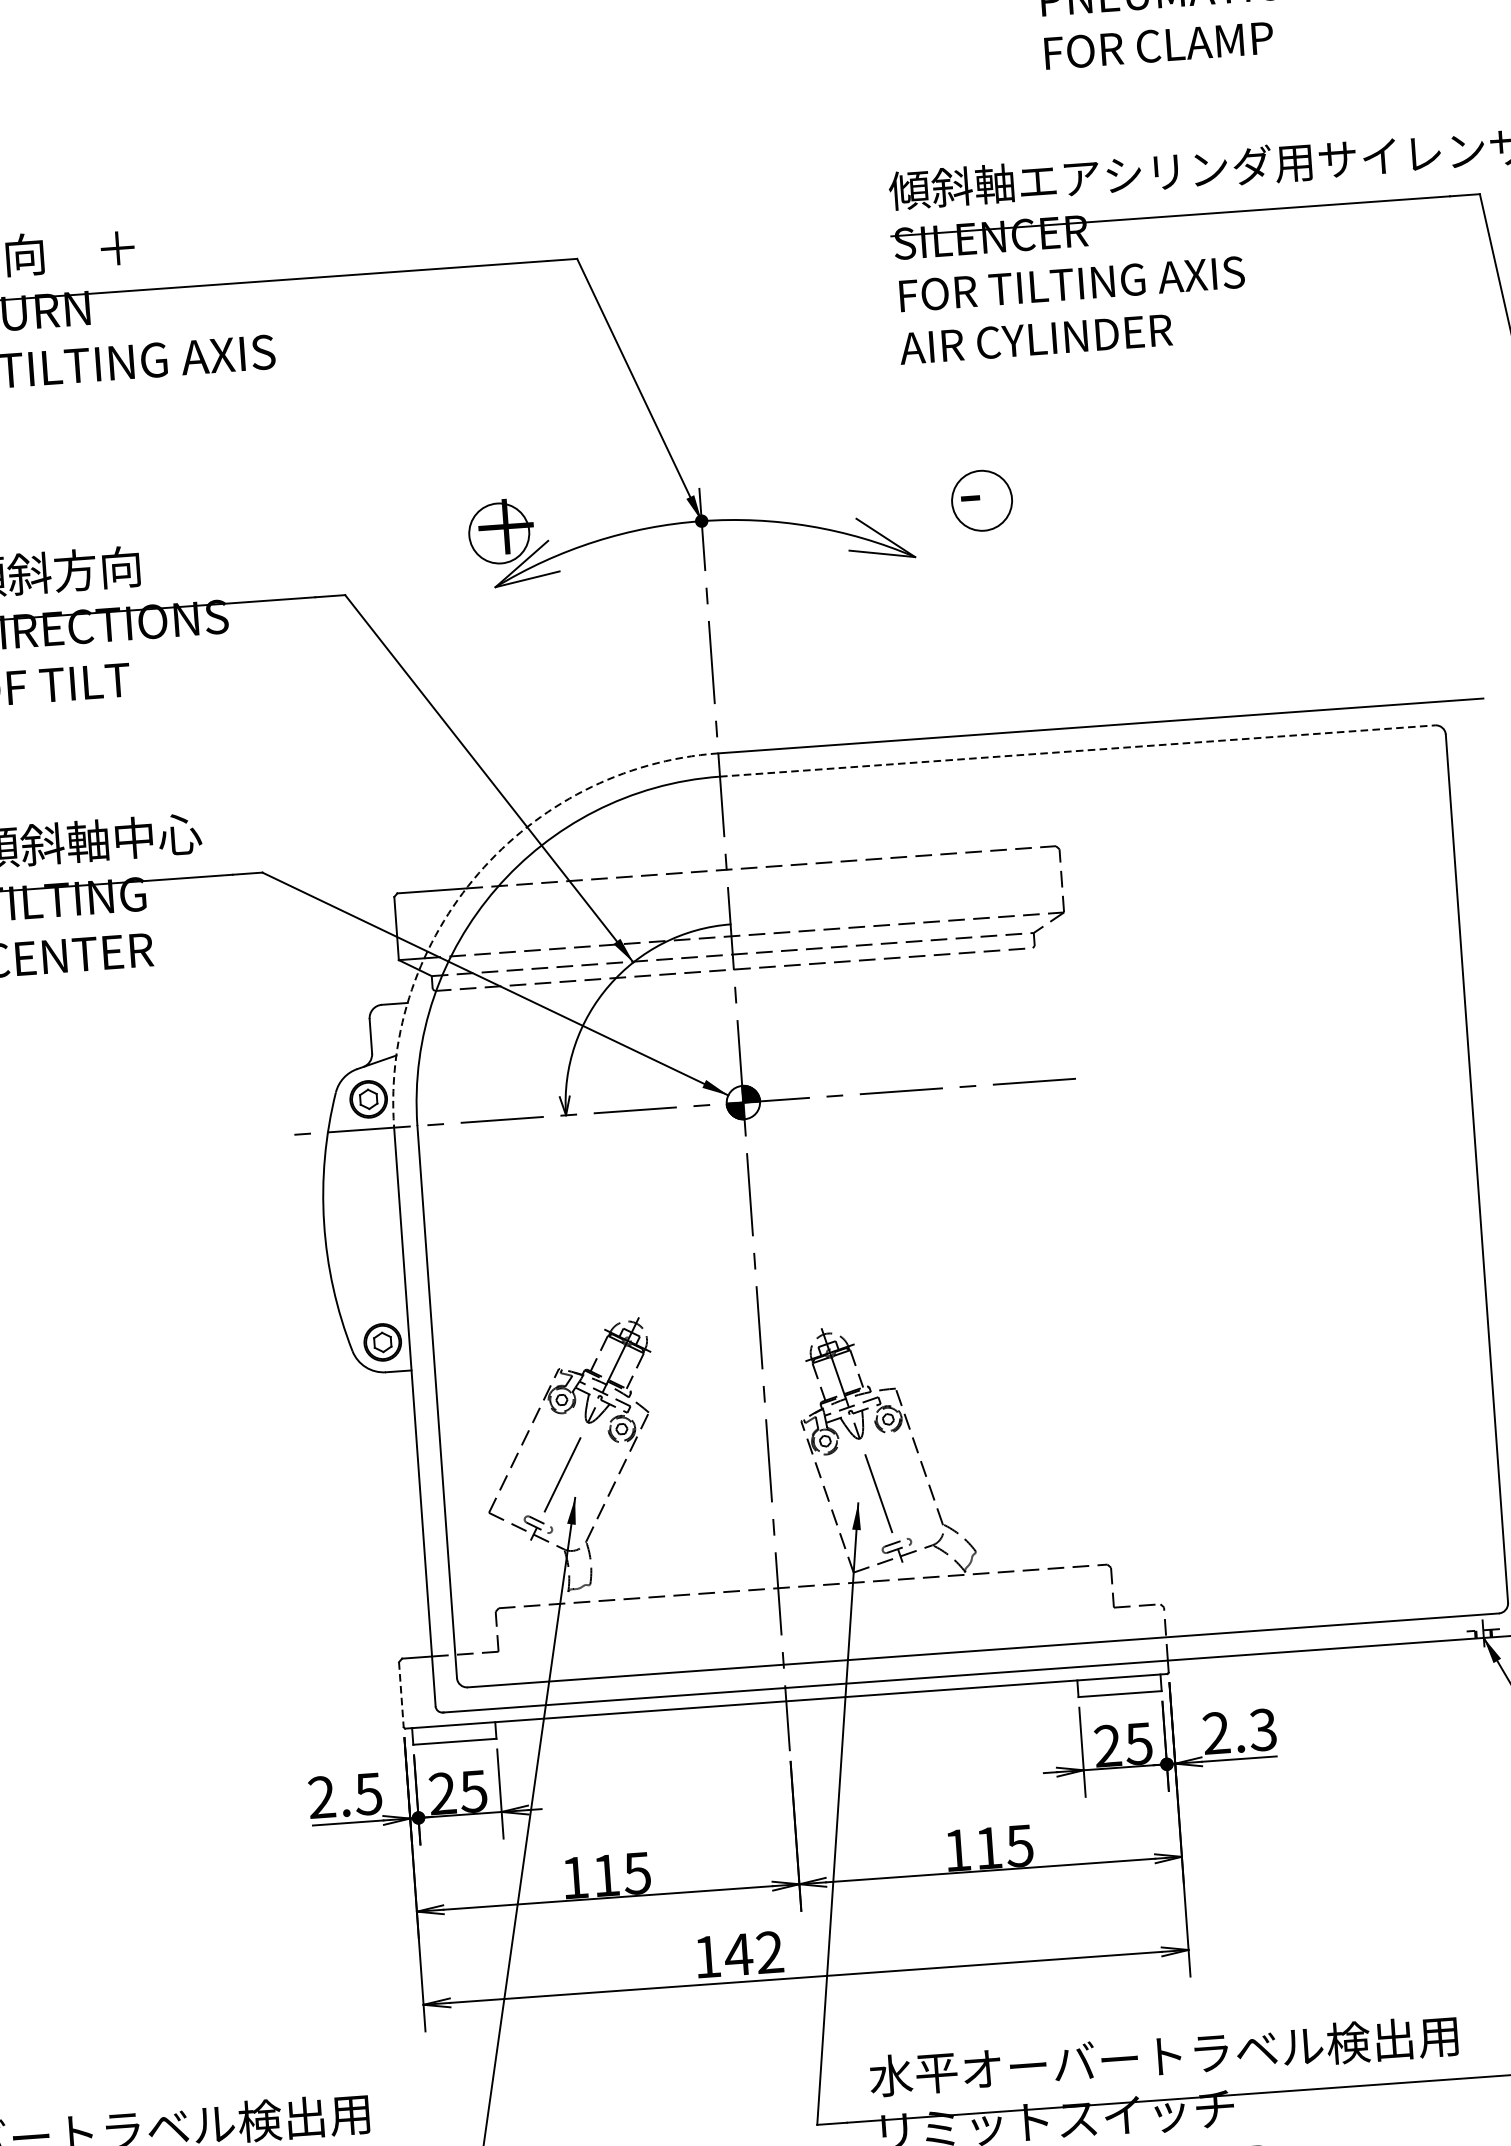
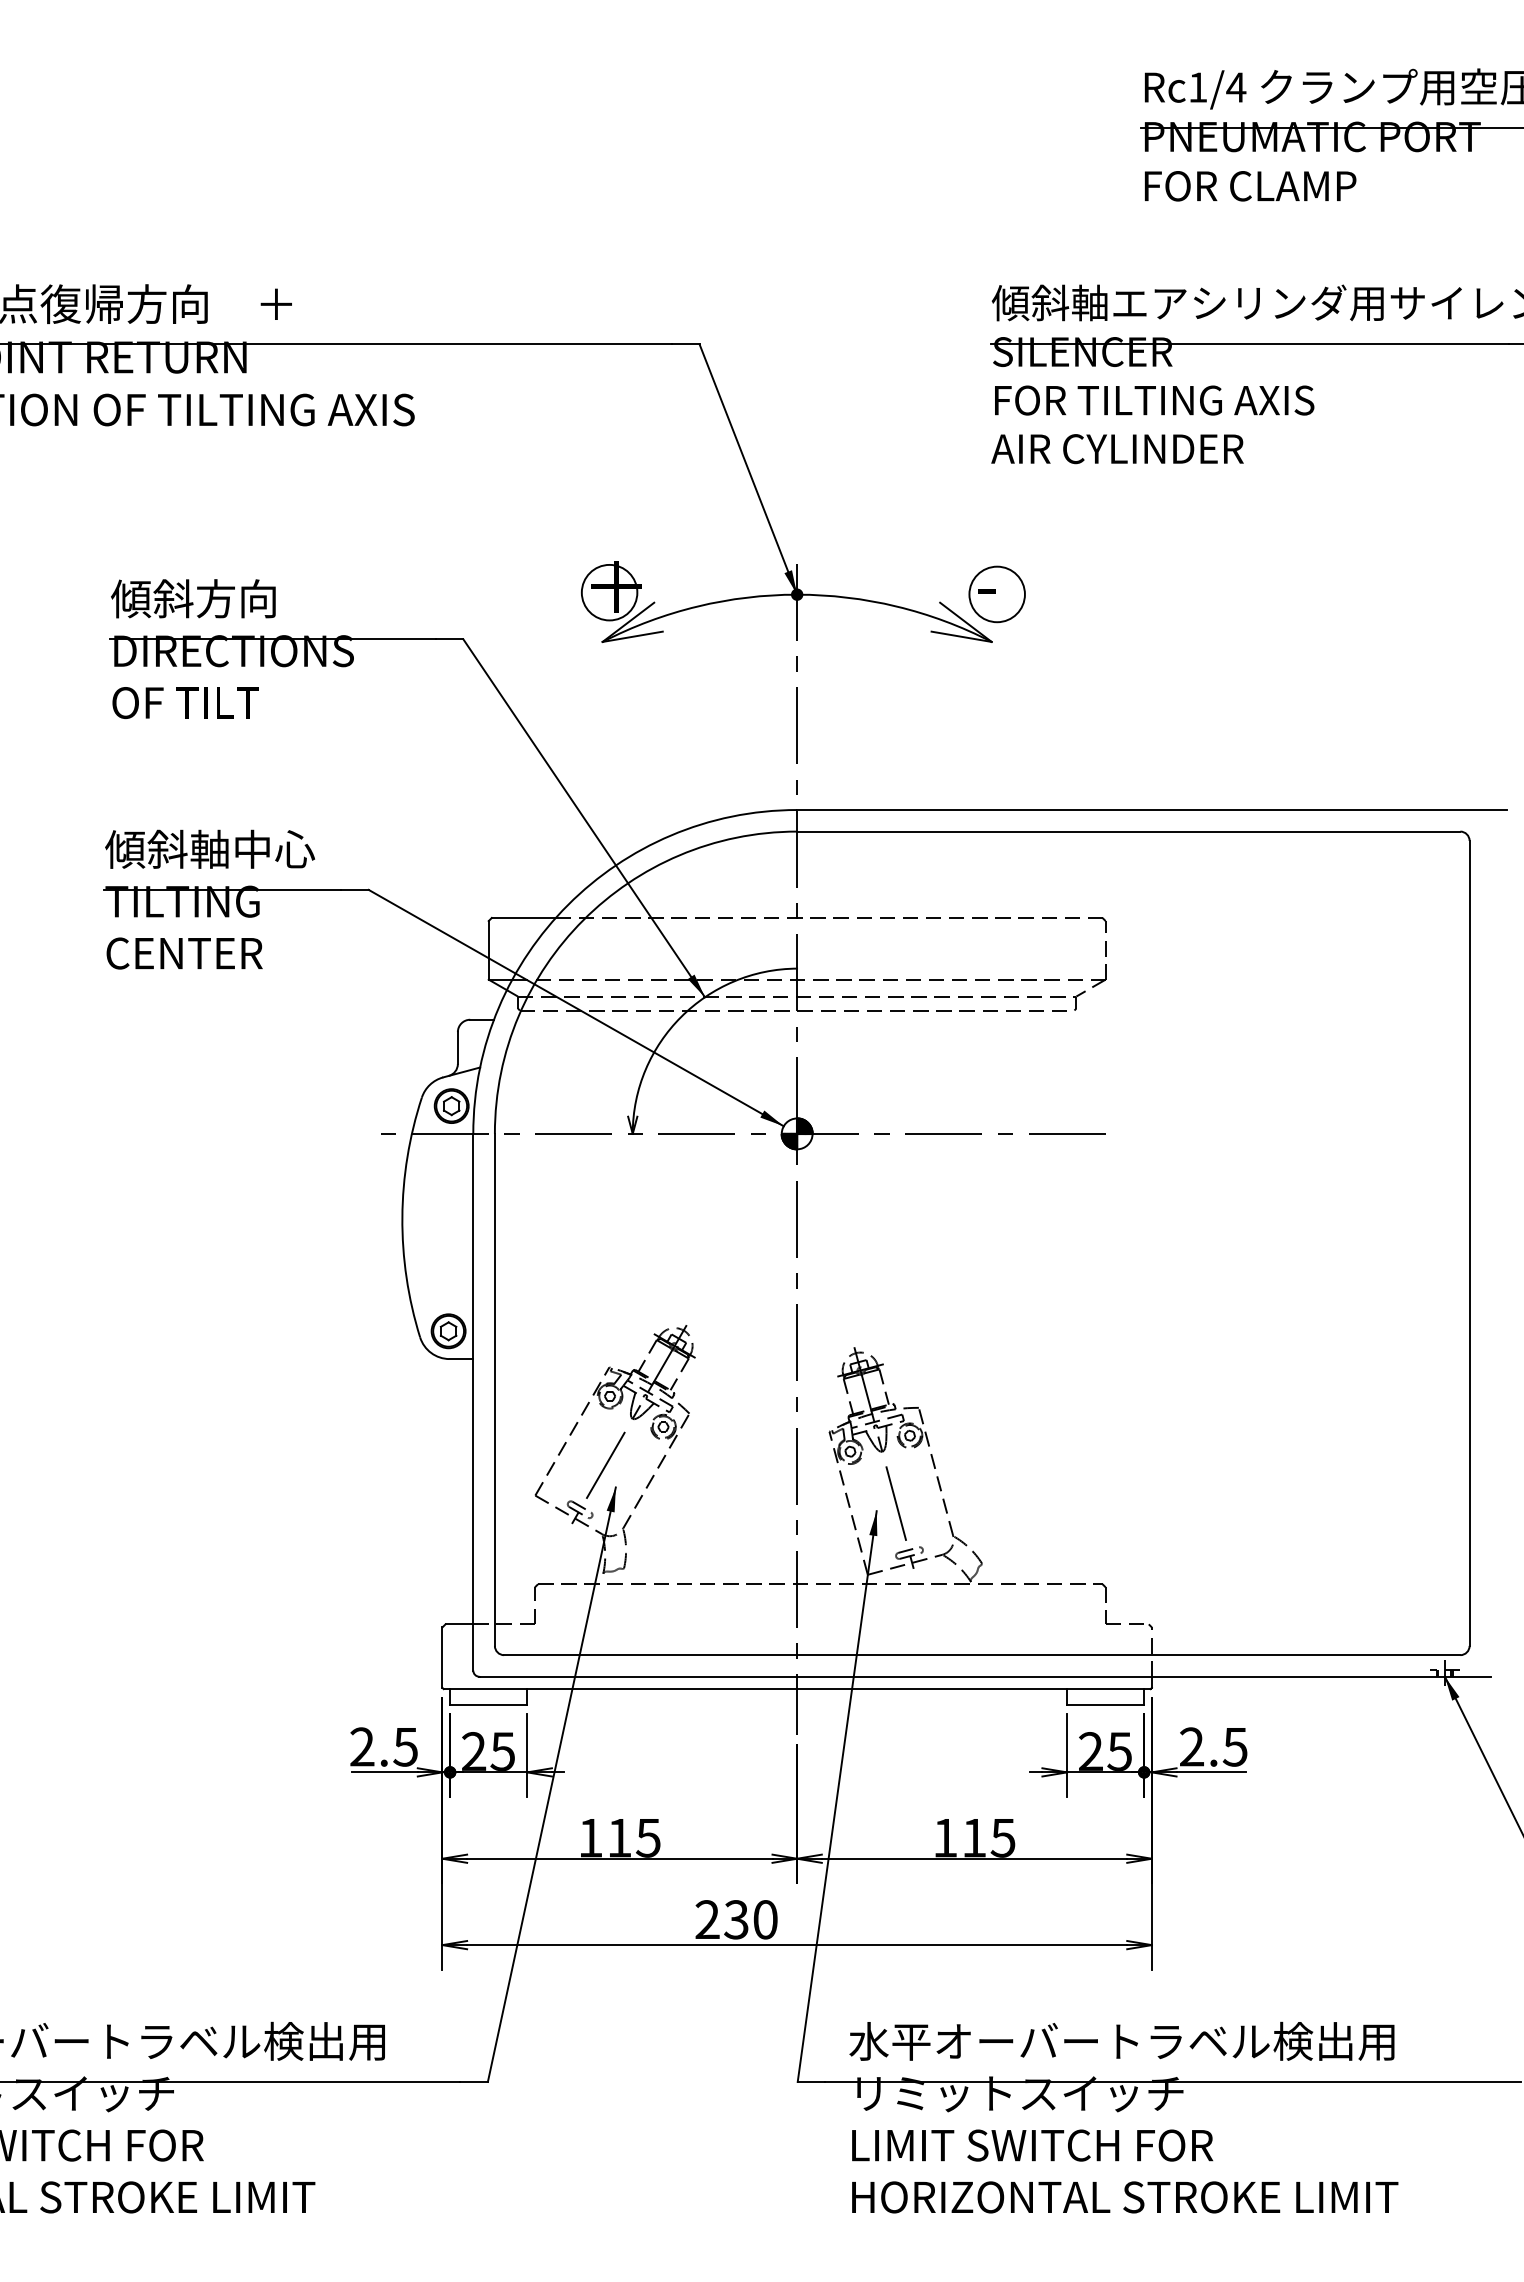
part: (981, 500) -> (996, 594), moved
line: (1077, 750) -> (1128, 831), dashed -> solid
arc: (479, 872) -> (568, 904), dashed -> solid
line: (401, 1695) -> (442, 1658), dashed -> solid
text: (1263, 1729) -> (1235, 1746), 2.3 -> 2.5
text: (738, 1954) -> (736, 1919), 142 -> 230

